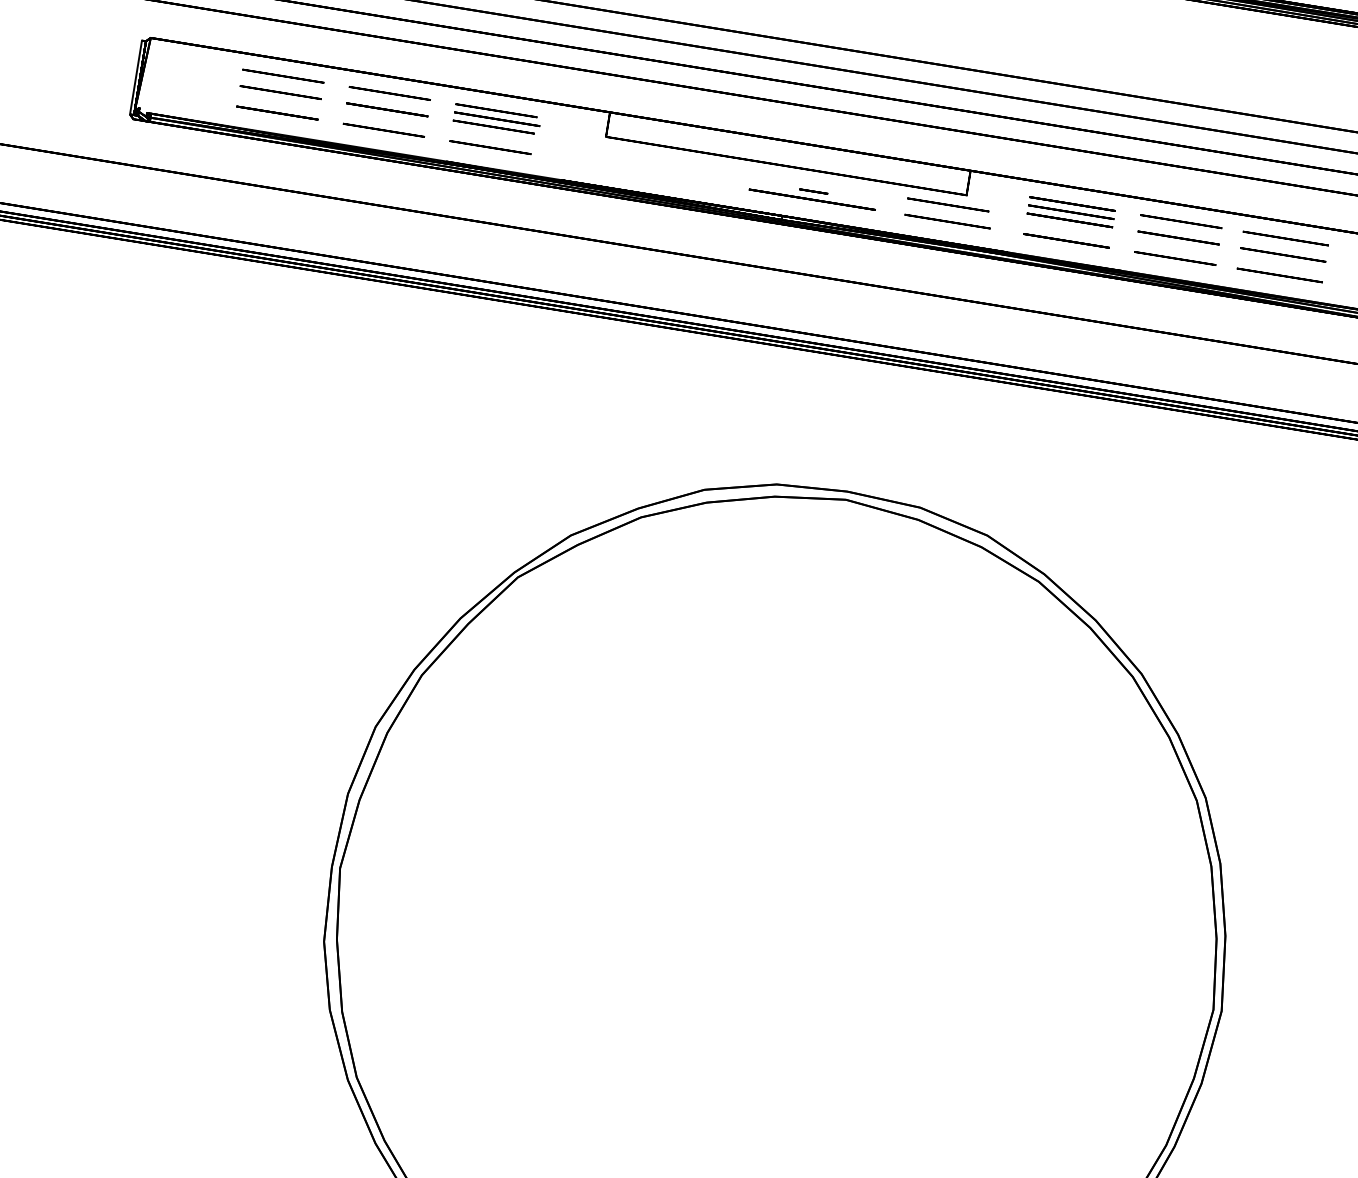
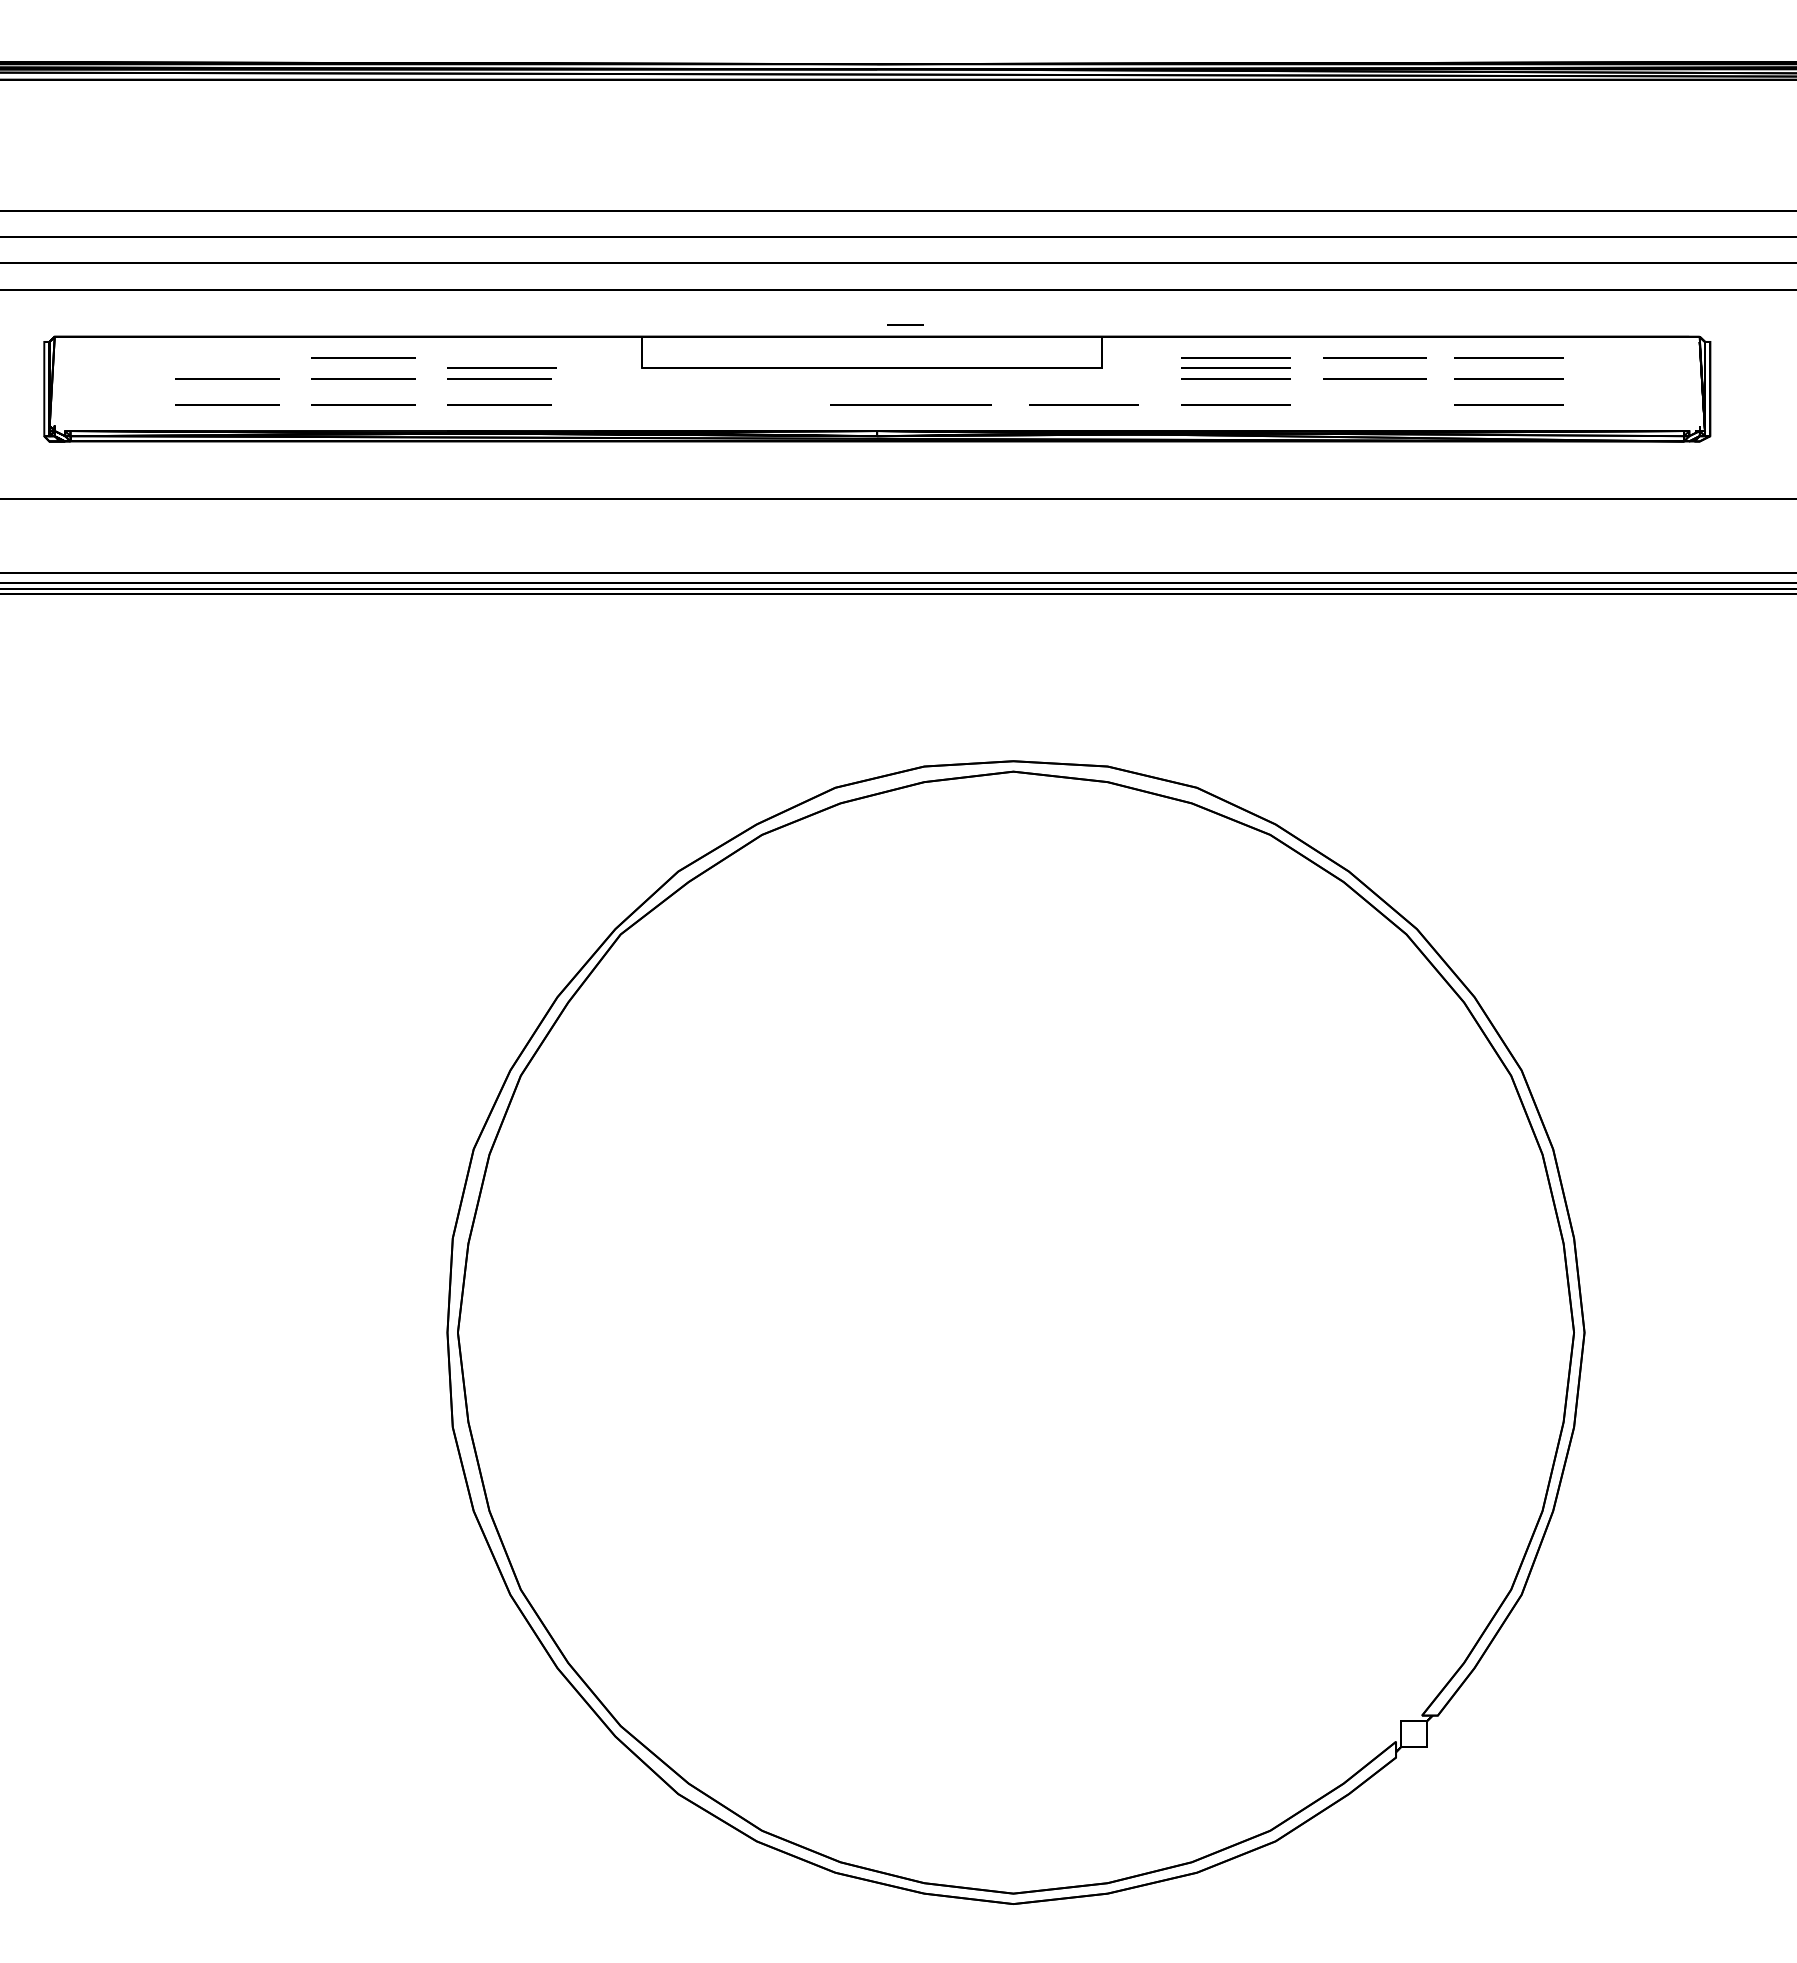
line: (283, 76) -> (227, 357), removed
line: (496, 110) -> (499, 357), removed
line: (814, 190) -> (905, 324), moved
line: (948, 204) -> (1081, 383), removed
line: (1174, 258) -> (1374, 404), removed

